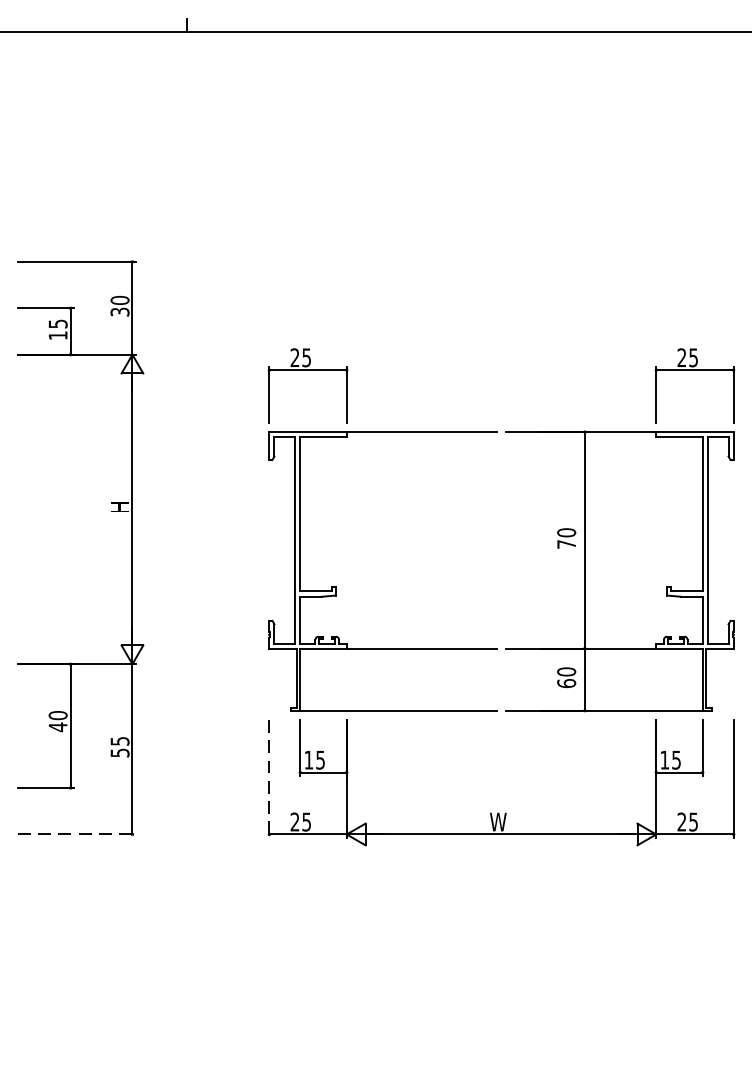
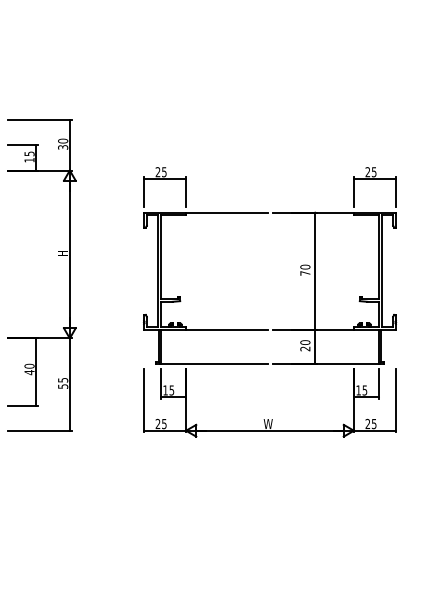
text: (566, 682) -> (305, 348), 60 -> 20
line: (270, 778) -> (144, 400), dashed -> solid
line: (76, 833) -> (39, 430), dashed -> solid

